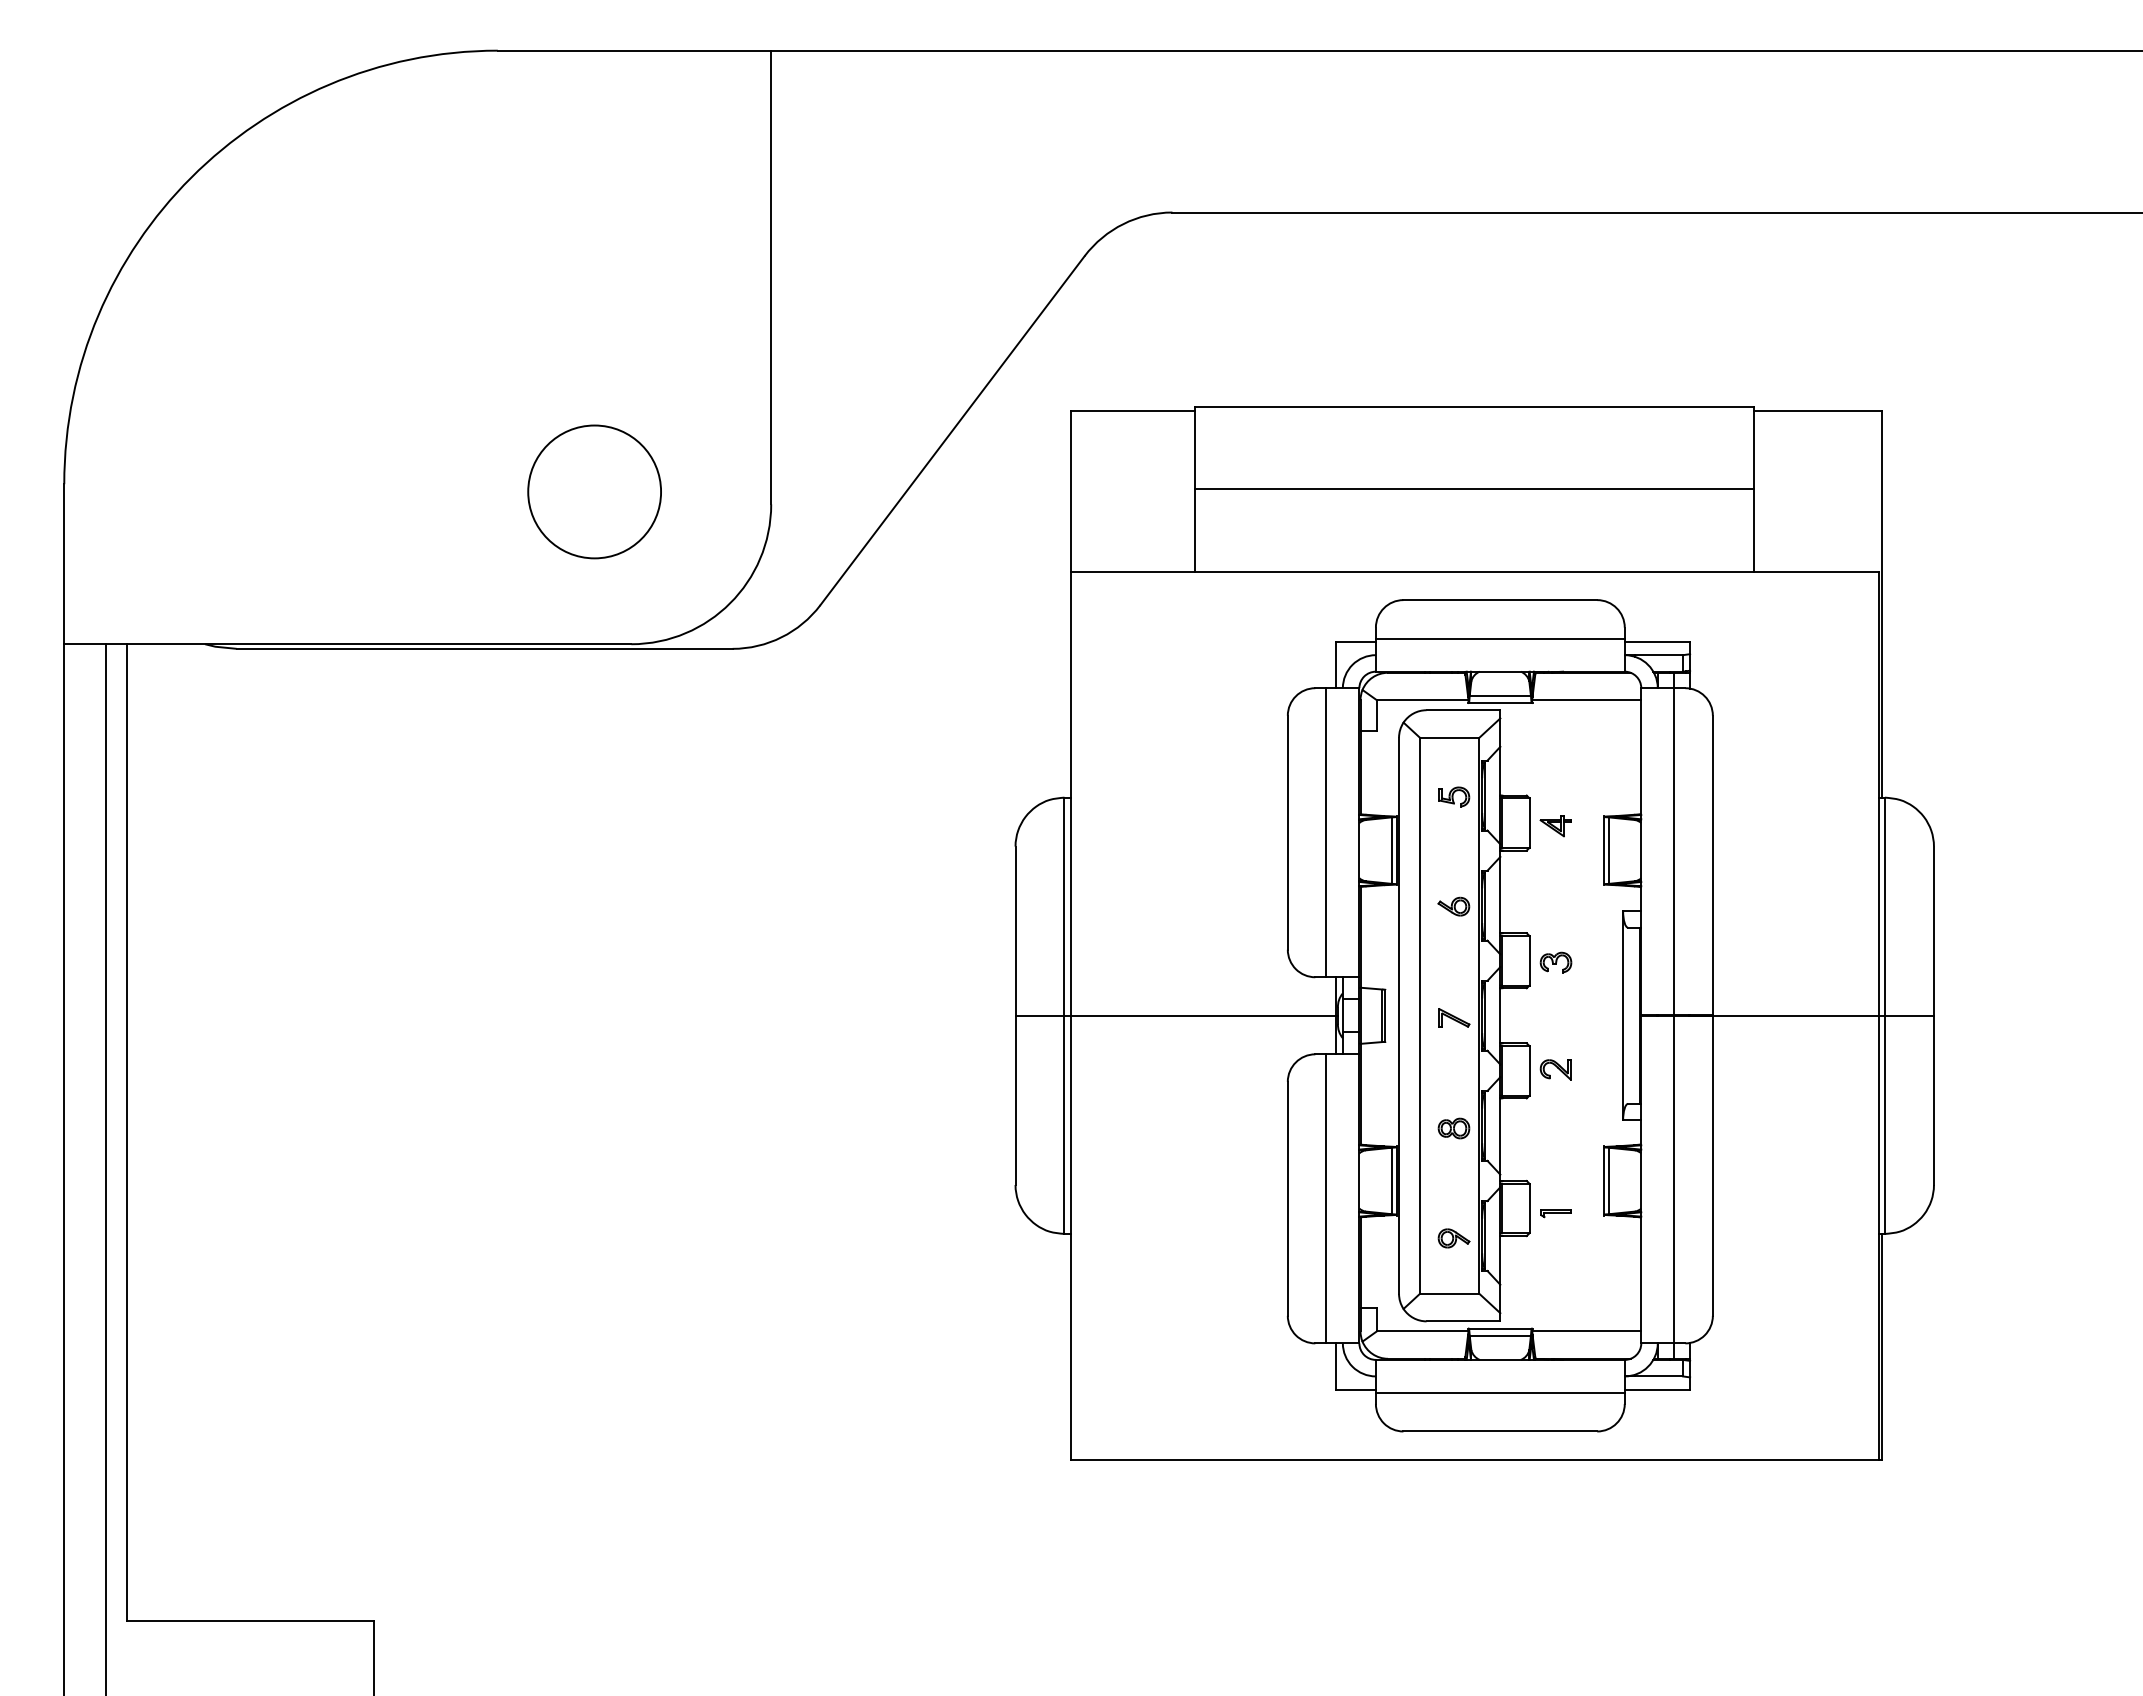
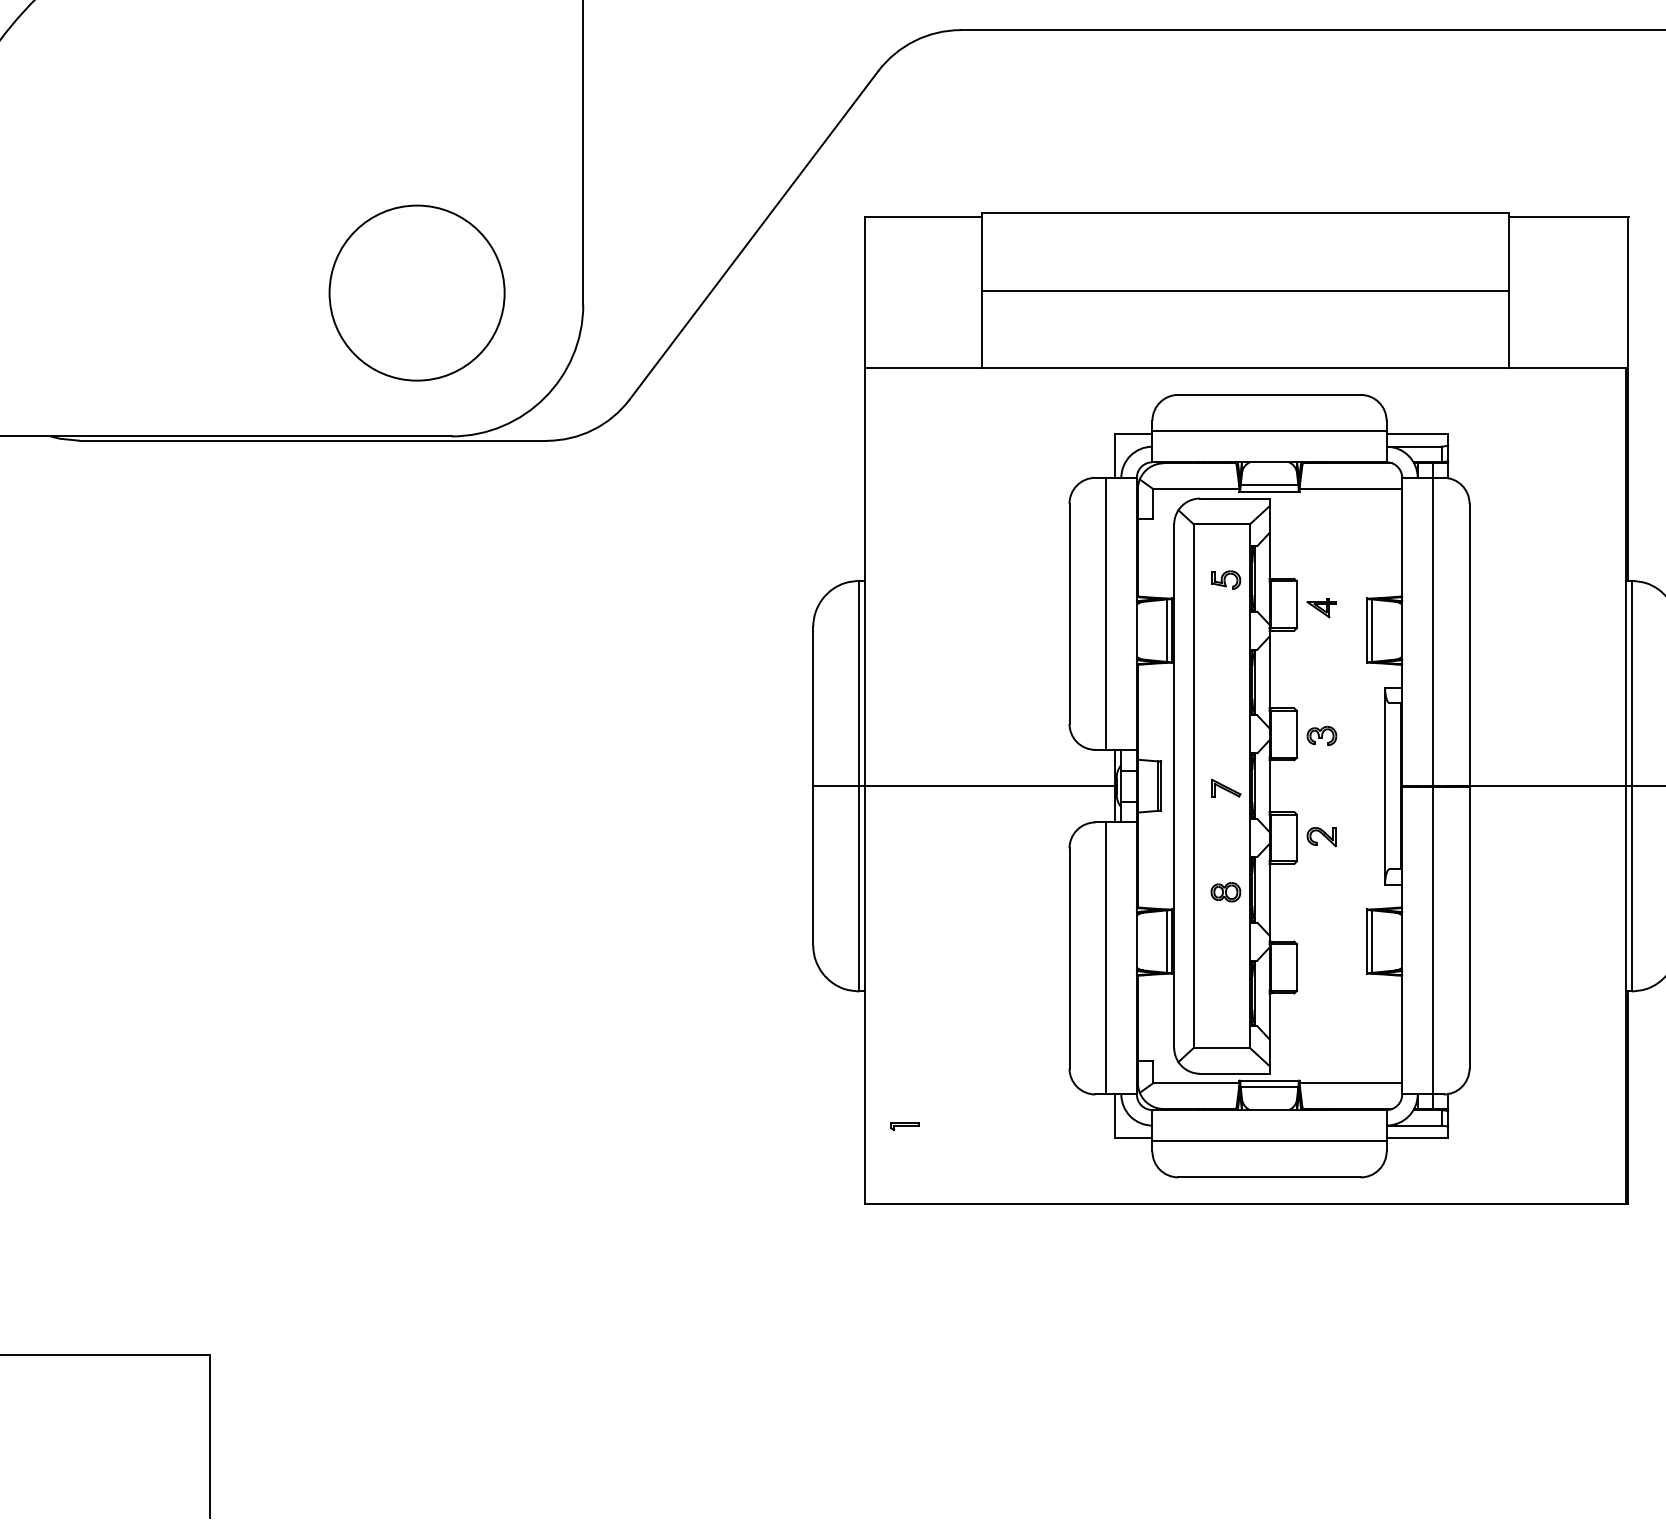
circle: (594, 491) -> (416, 292), size x1.4
part: (1453, 906) -> (1225, 683), removed
part: (1555, 1213) -> (904, 1126), moved
part: (1453, 1238) -> (1225, 995), removed

